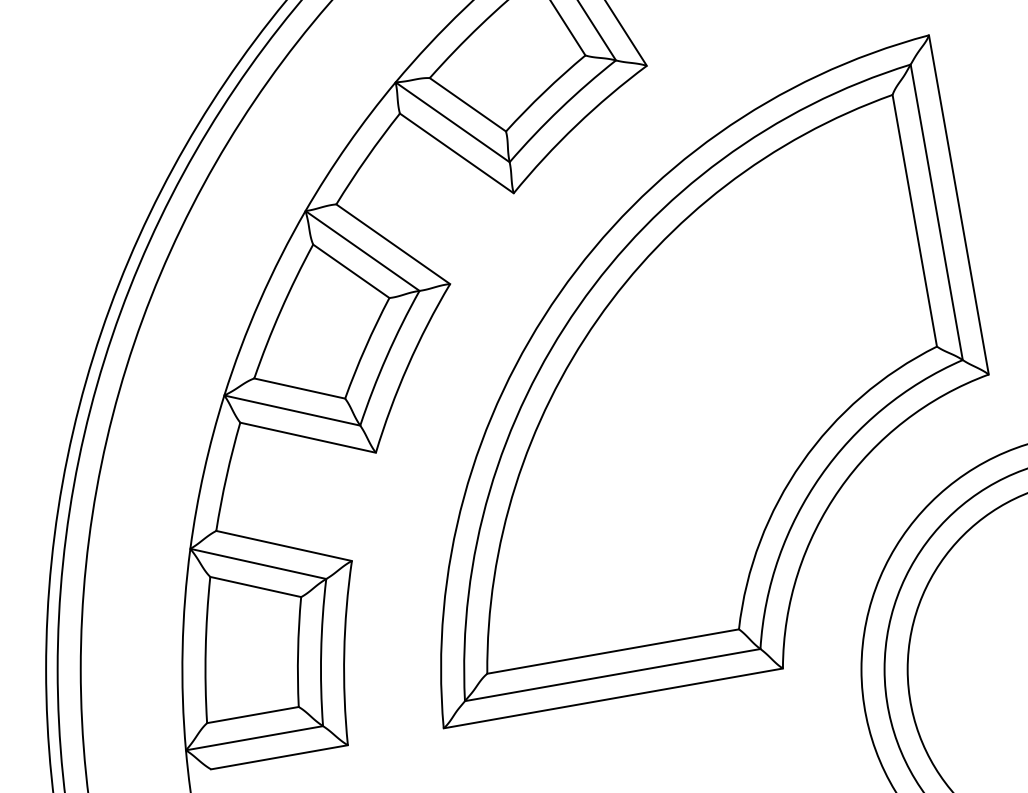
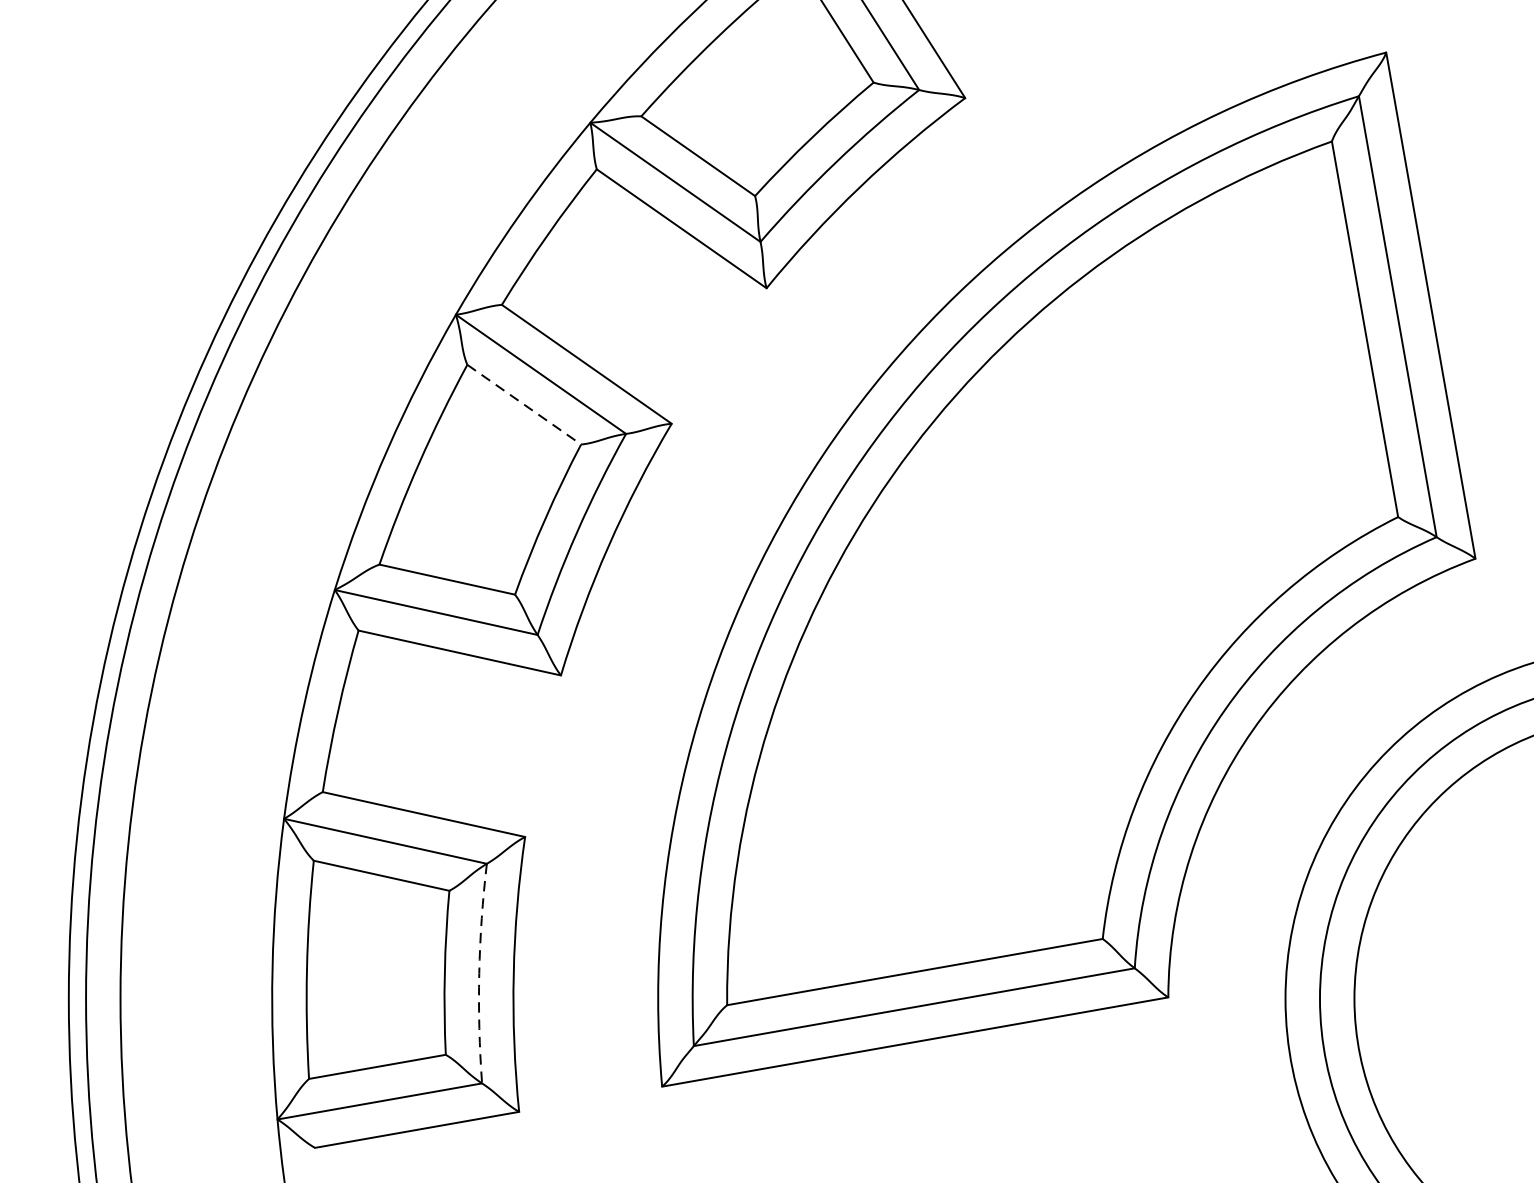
line: (351, 271) -> (524, 404), solid -> dashed
arc: (321, 652) -> (479, 973), solid -> dashed

